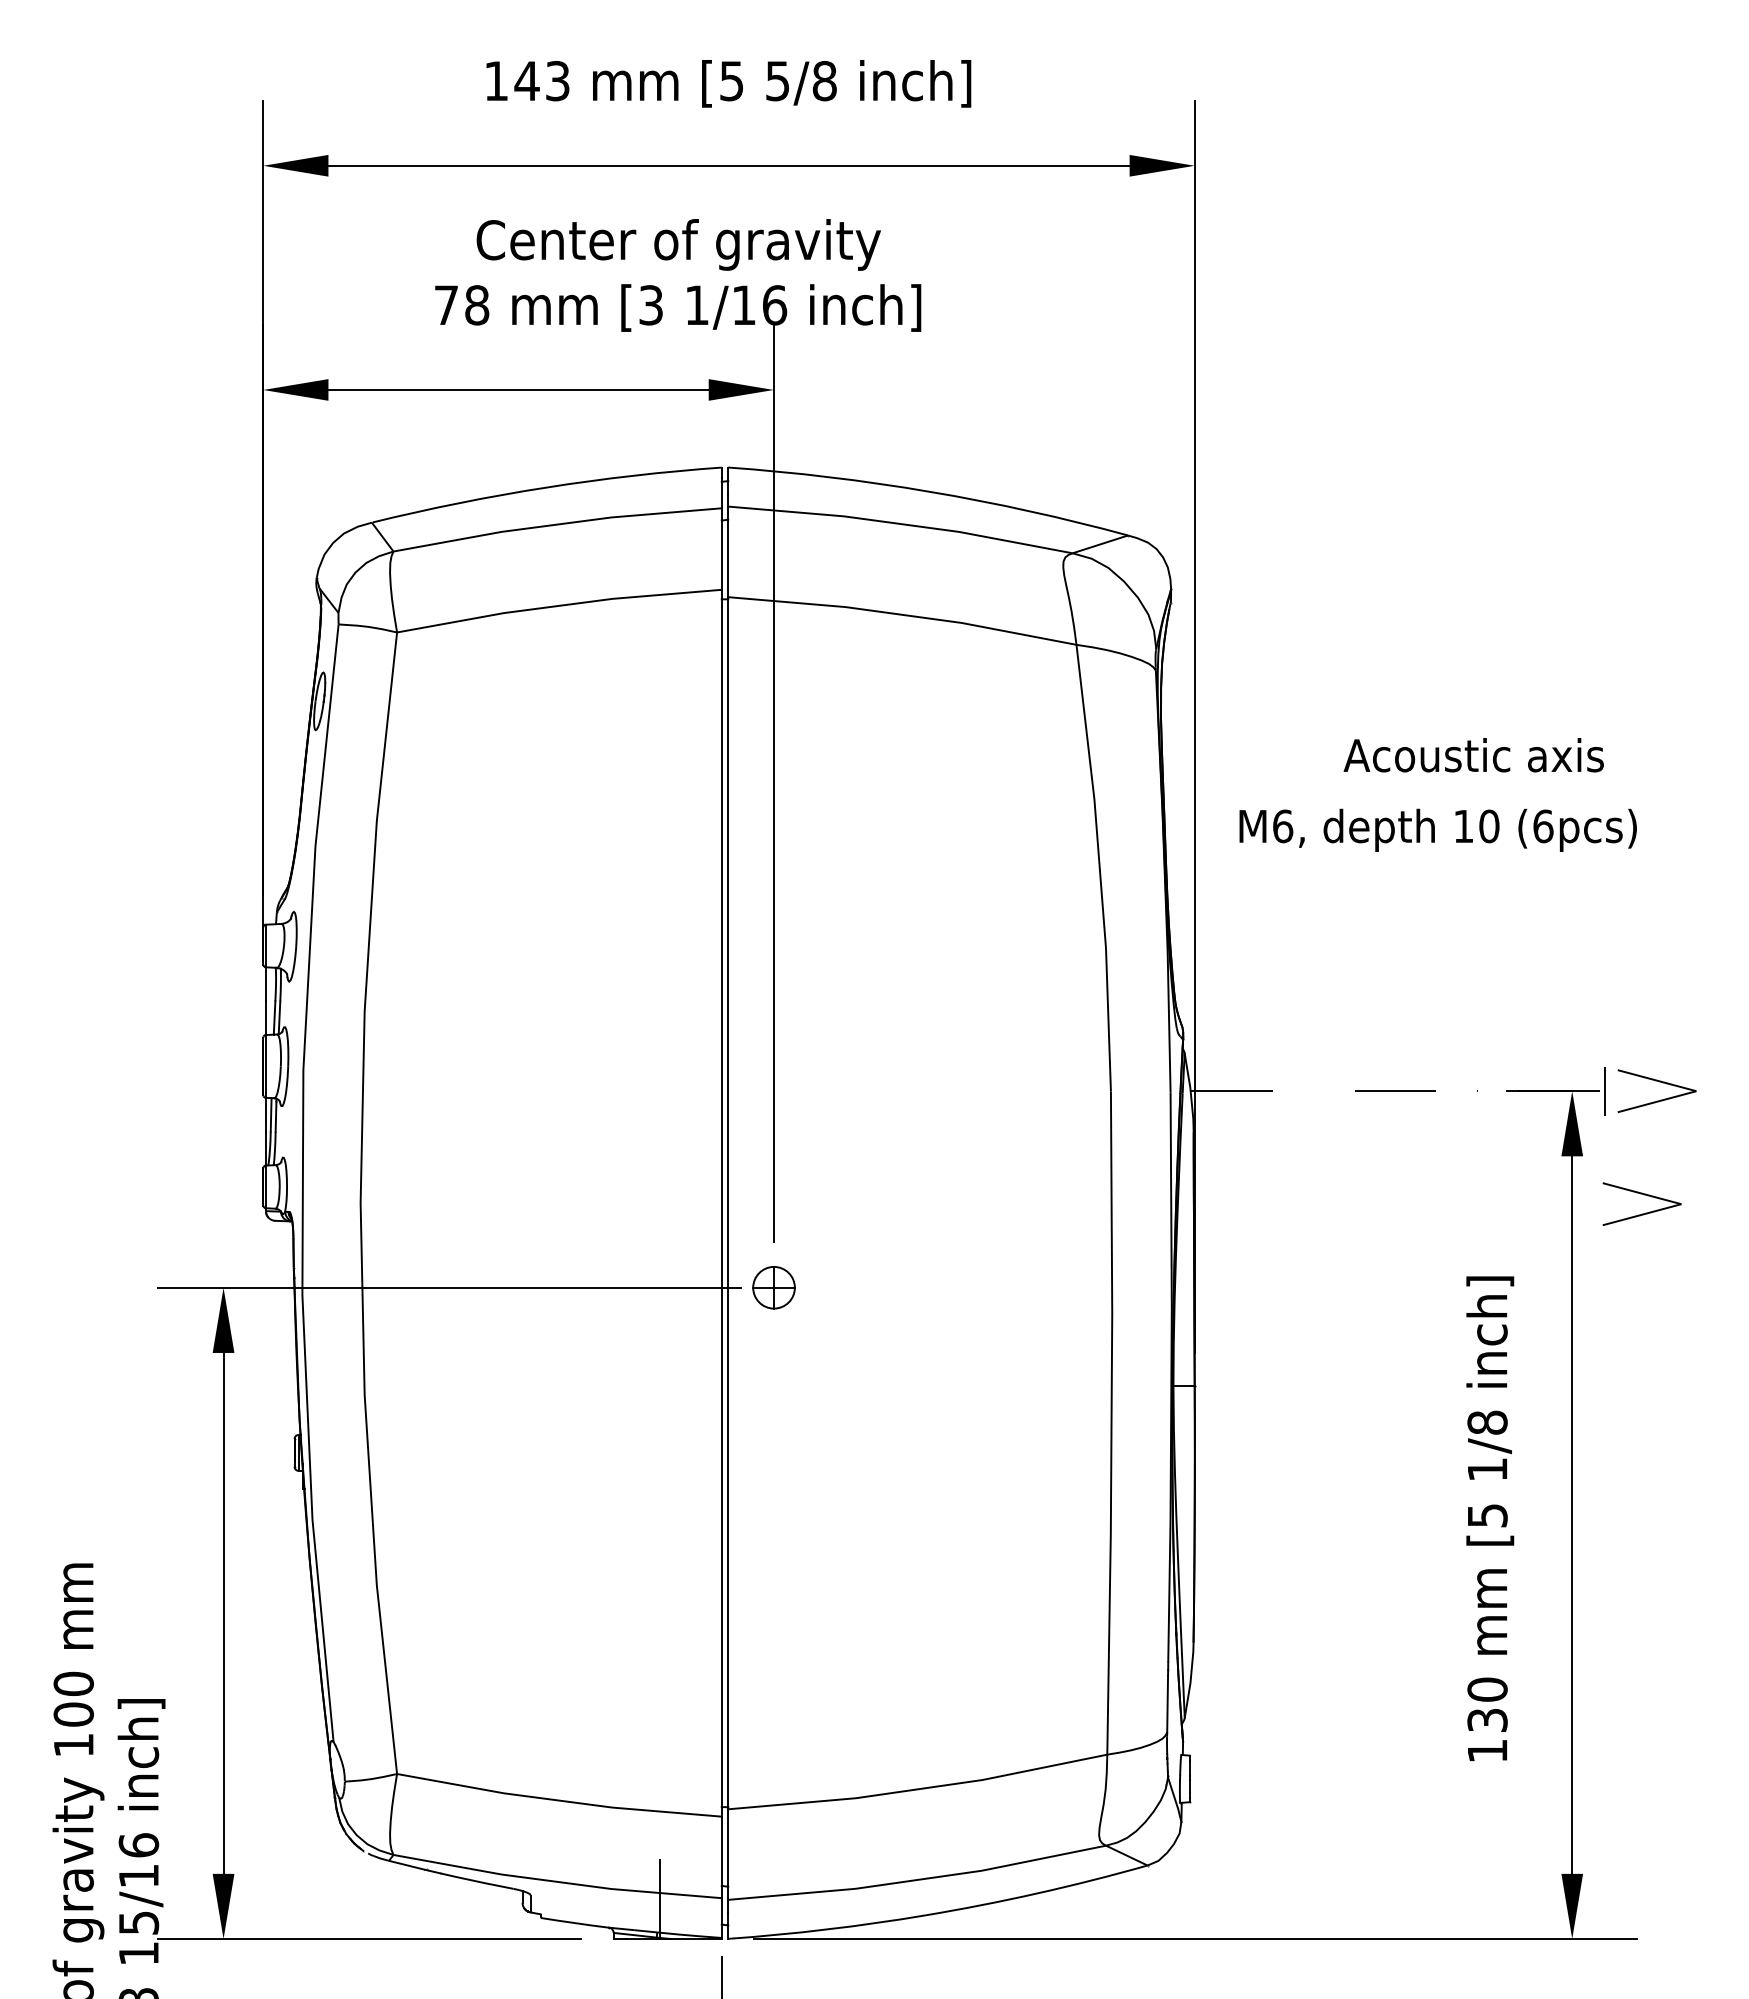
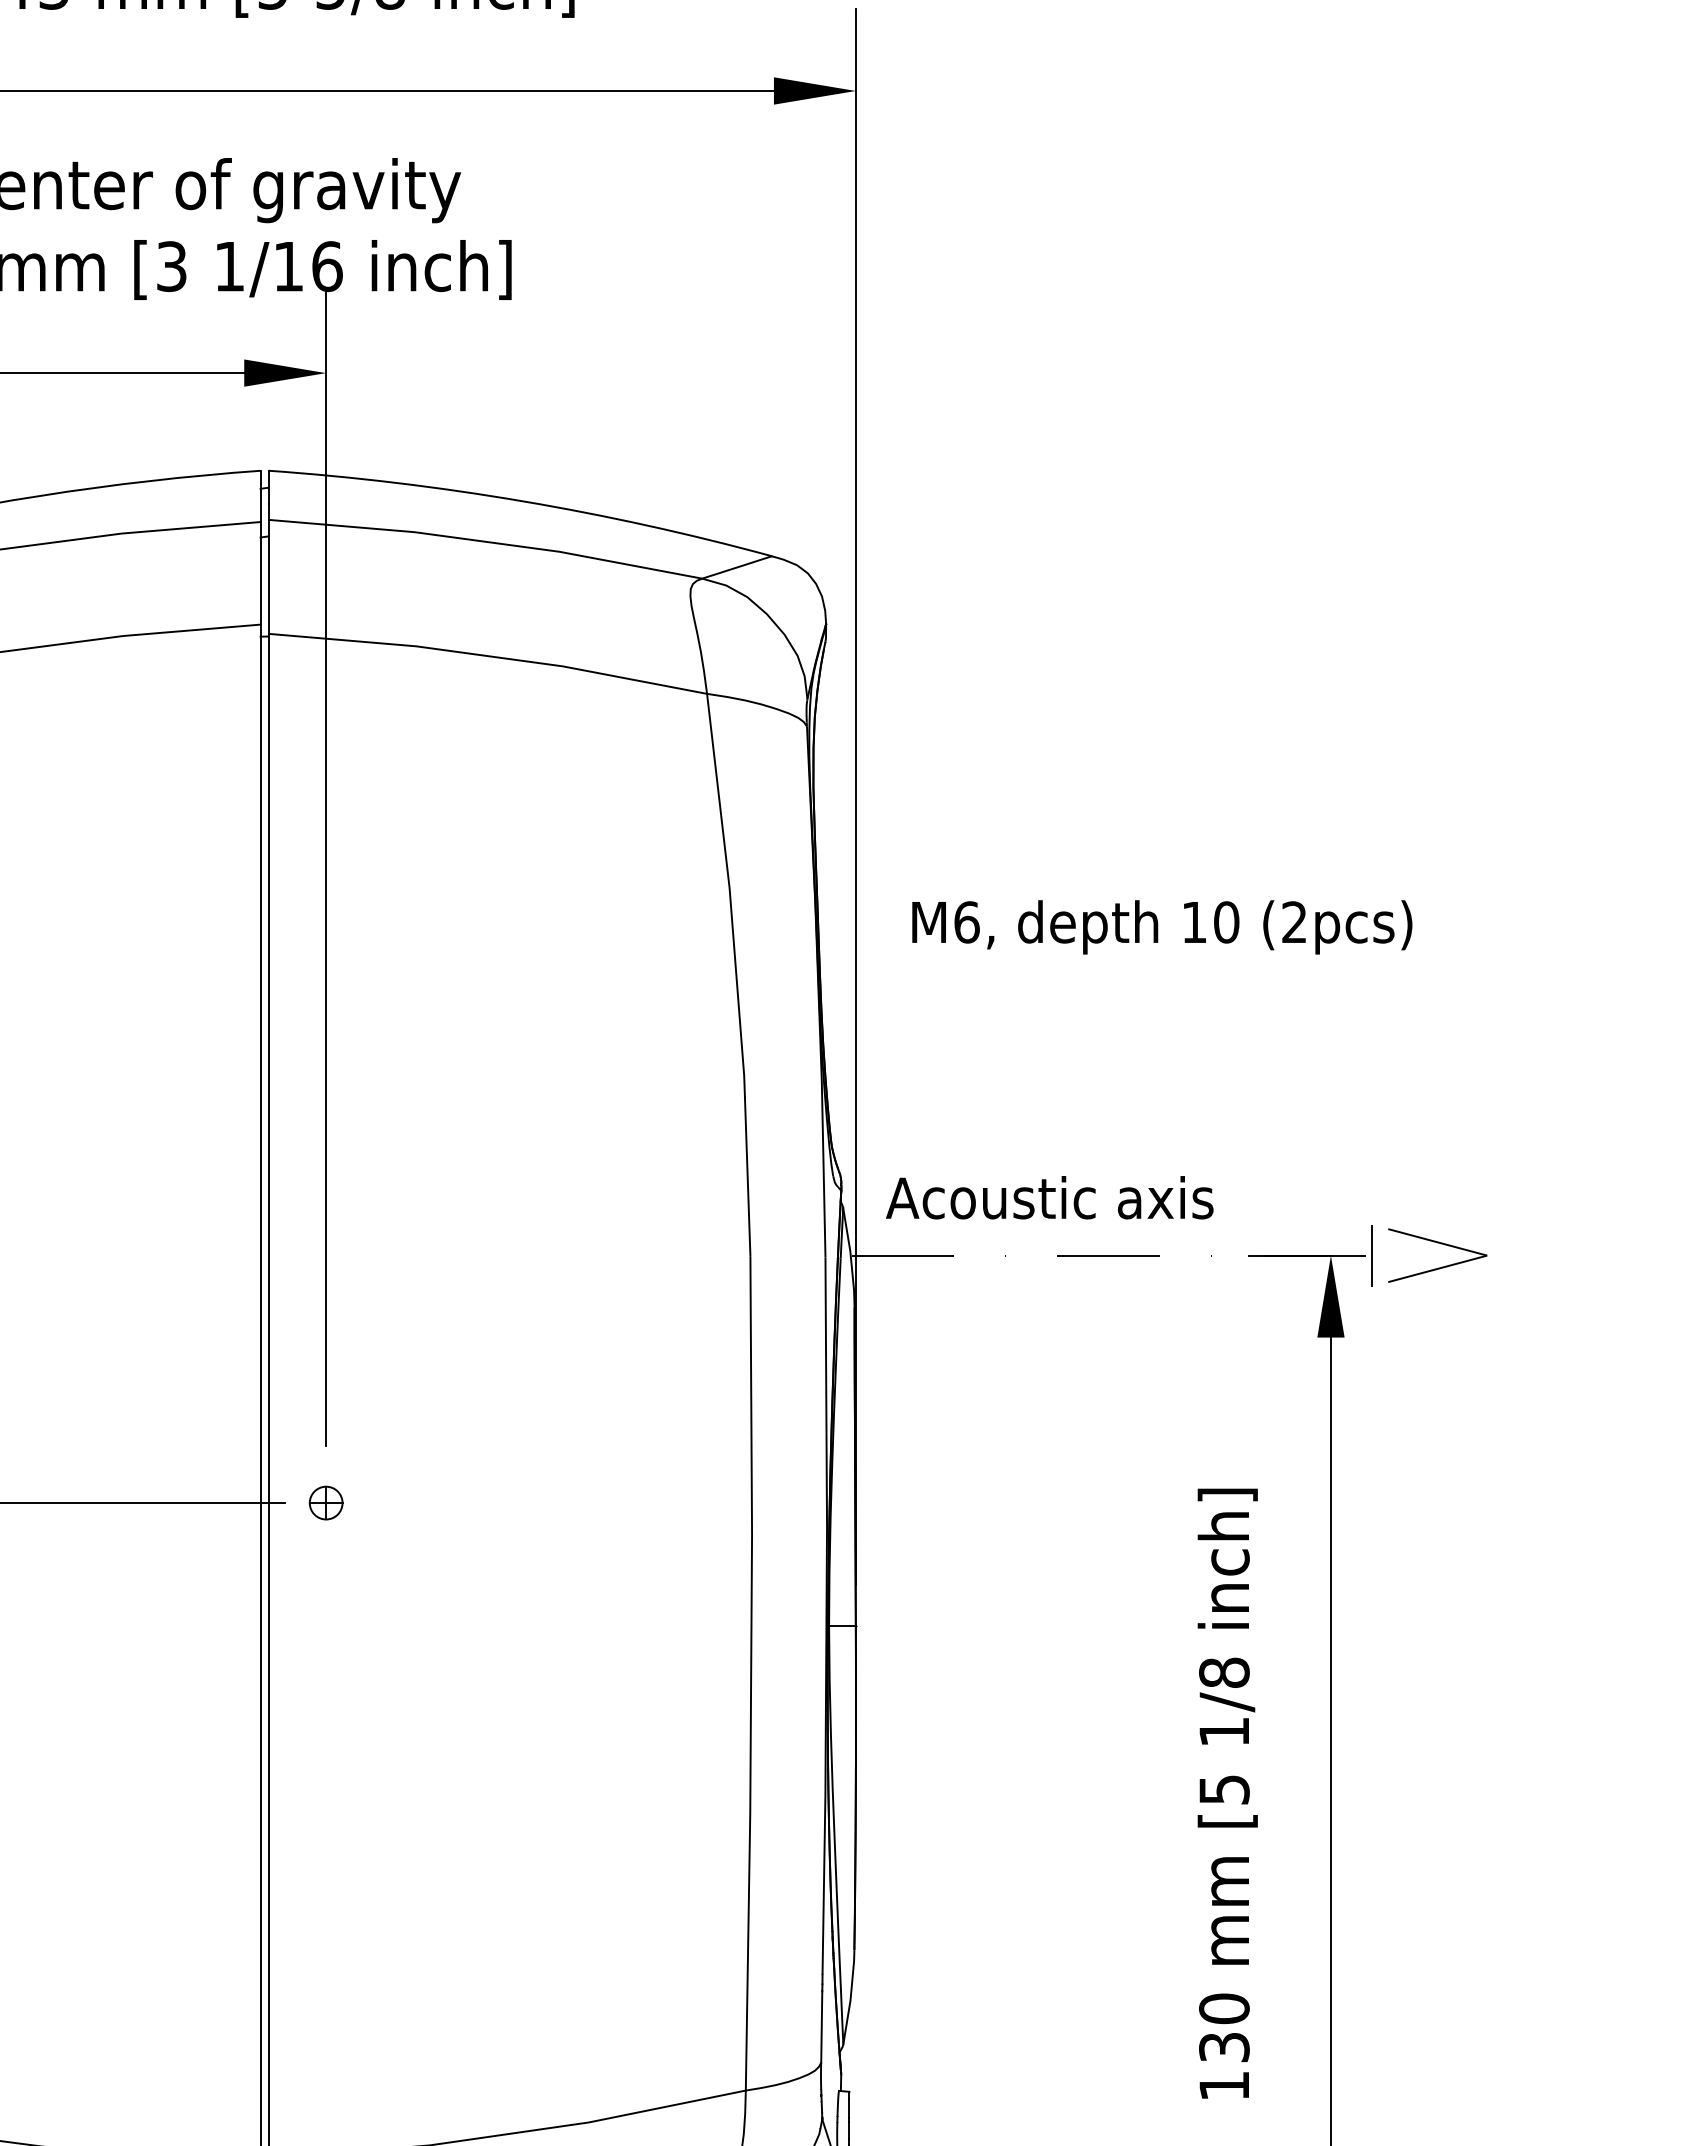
text: (1473, 755) -> (1049, 1198), moved
text: (1543, 826) -> (1294, 922), (6pcs) -> (2pcs)
part: (1644, 1195) -> (1421, 1386), removed
part: (773, 1287) -> (325, 1502), size x0.62

